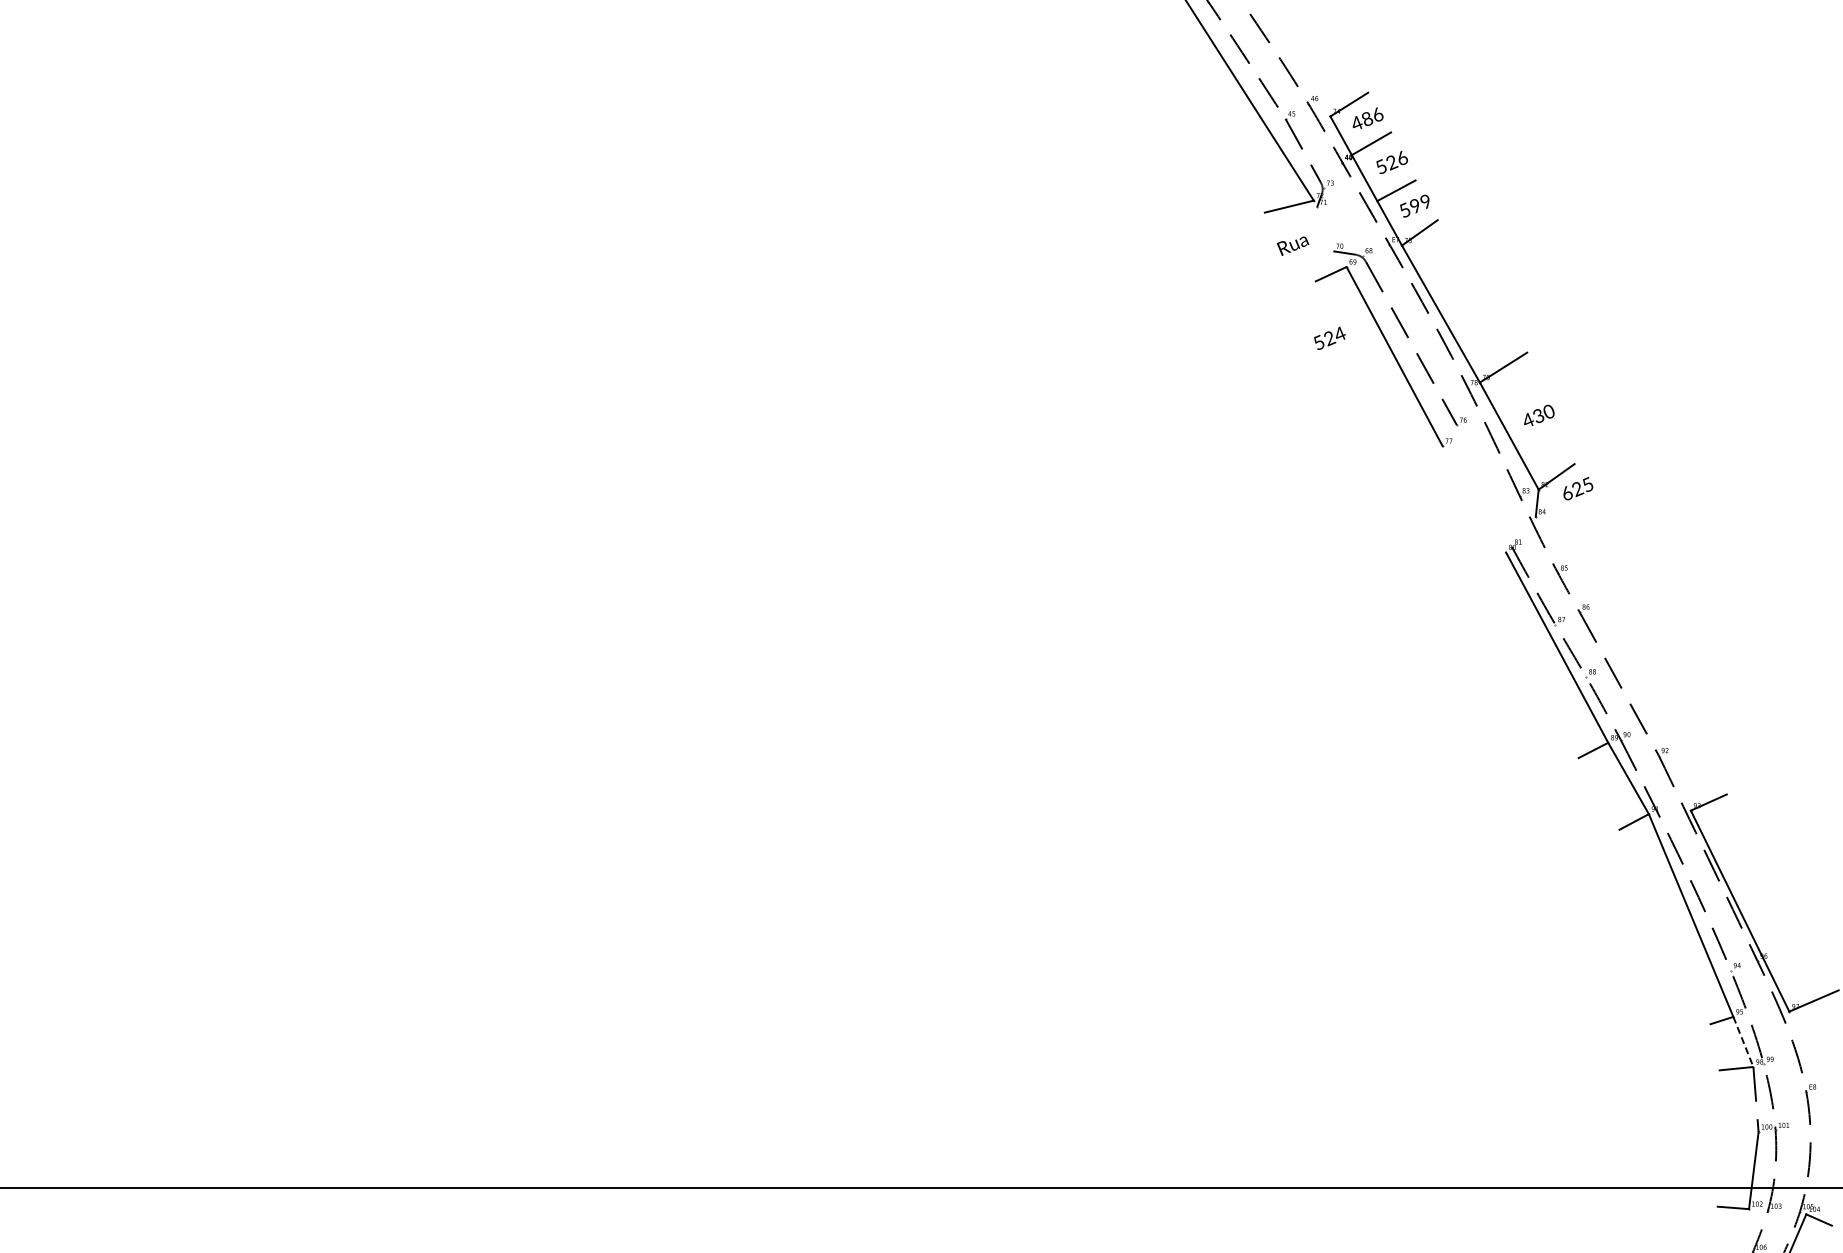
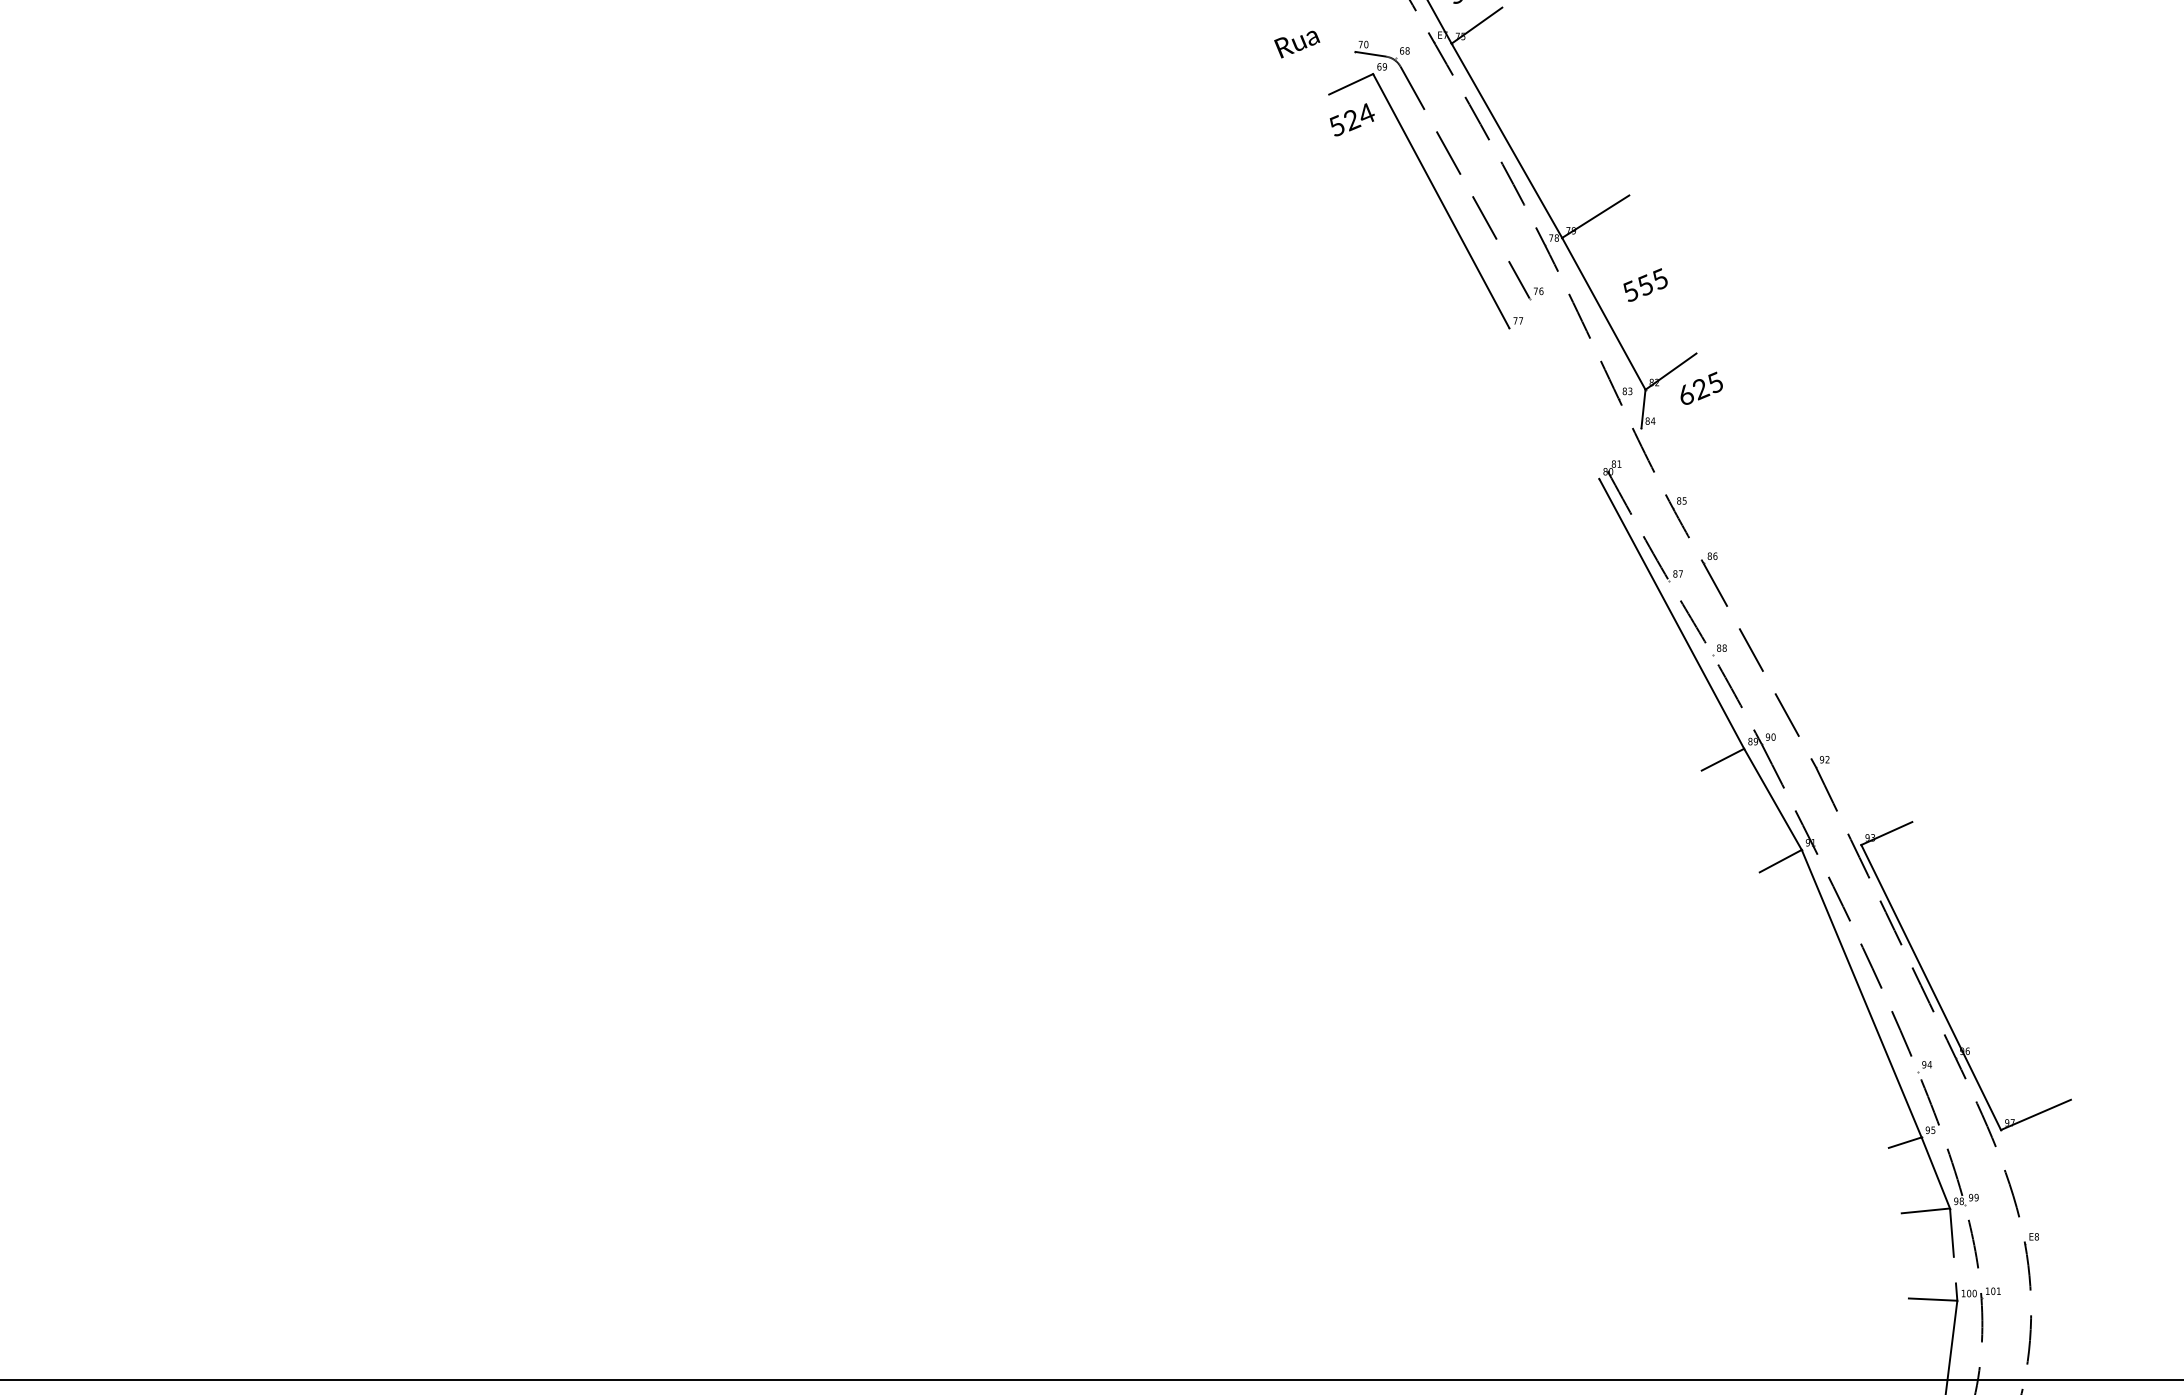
text: (1329, 337) -> (1351, 118), moved
text: (1538, 415) -> (1645, 284), 430 -> 555
line: (1743, 1041) -> (1935, 1172), dashed -> solid
line: (1739, 1131) -> (1930, 1299), added

